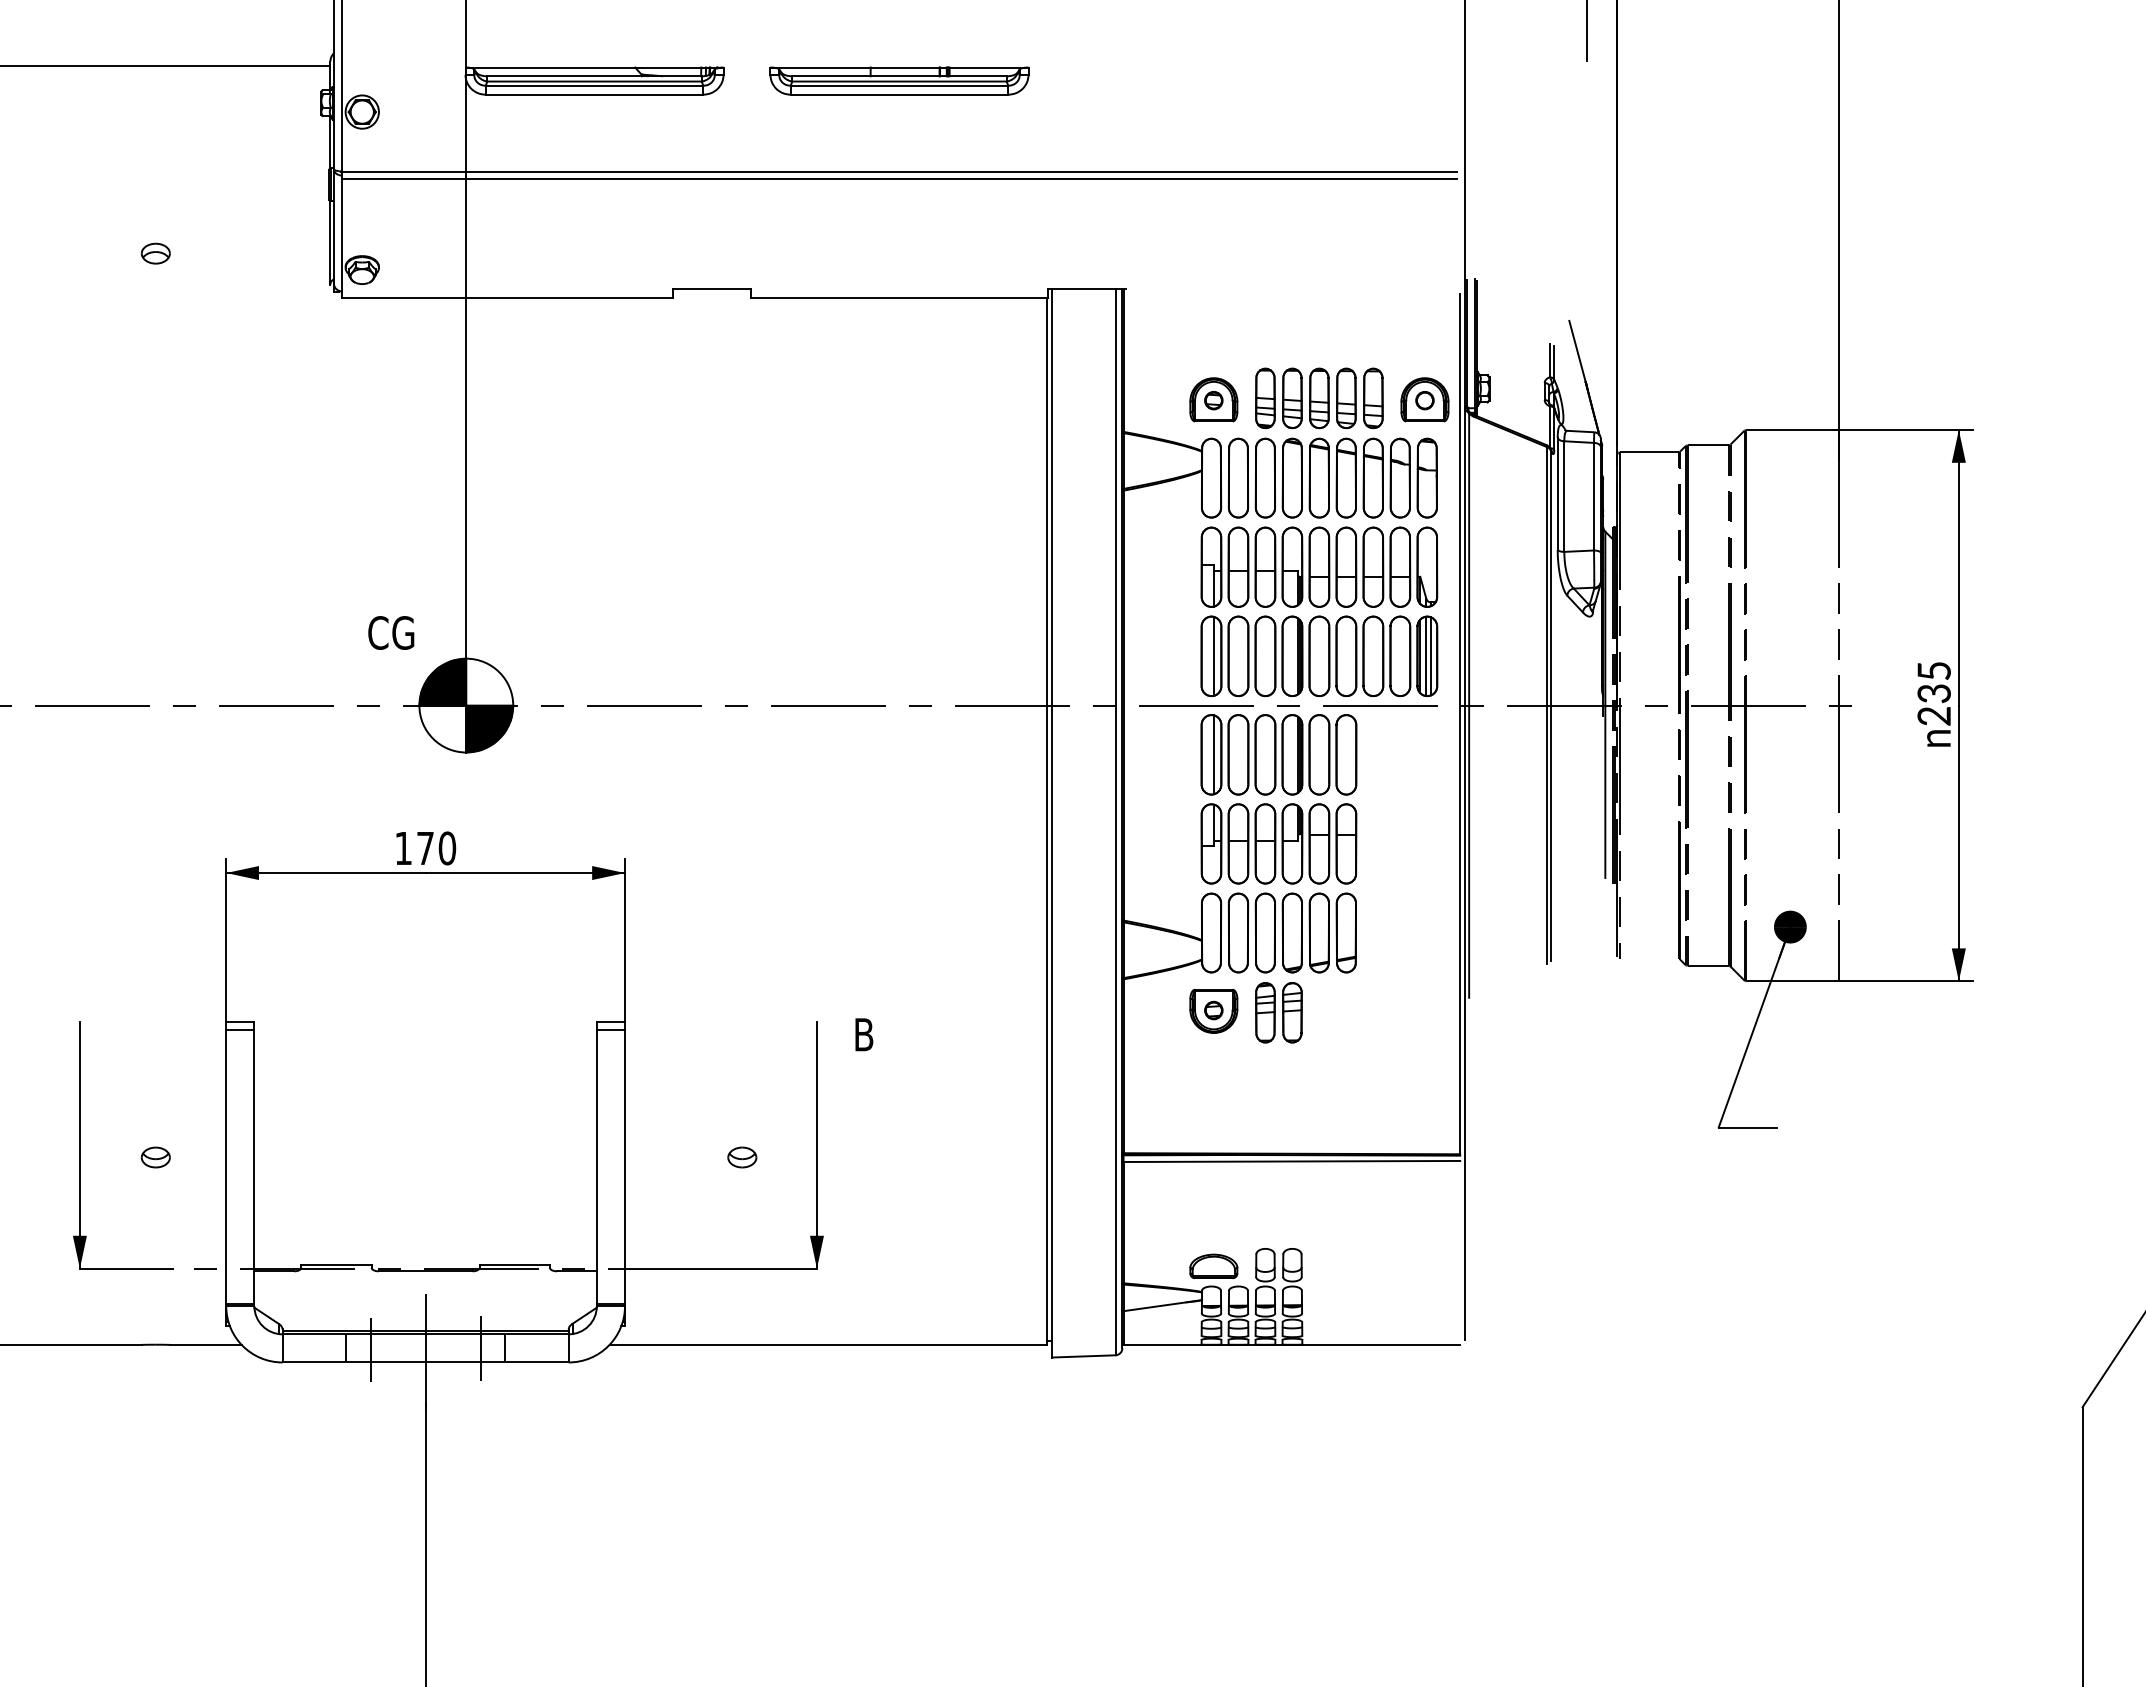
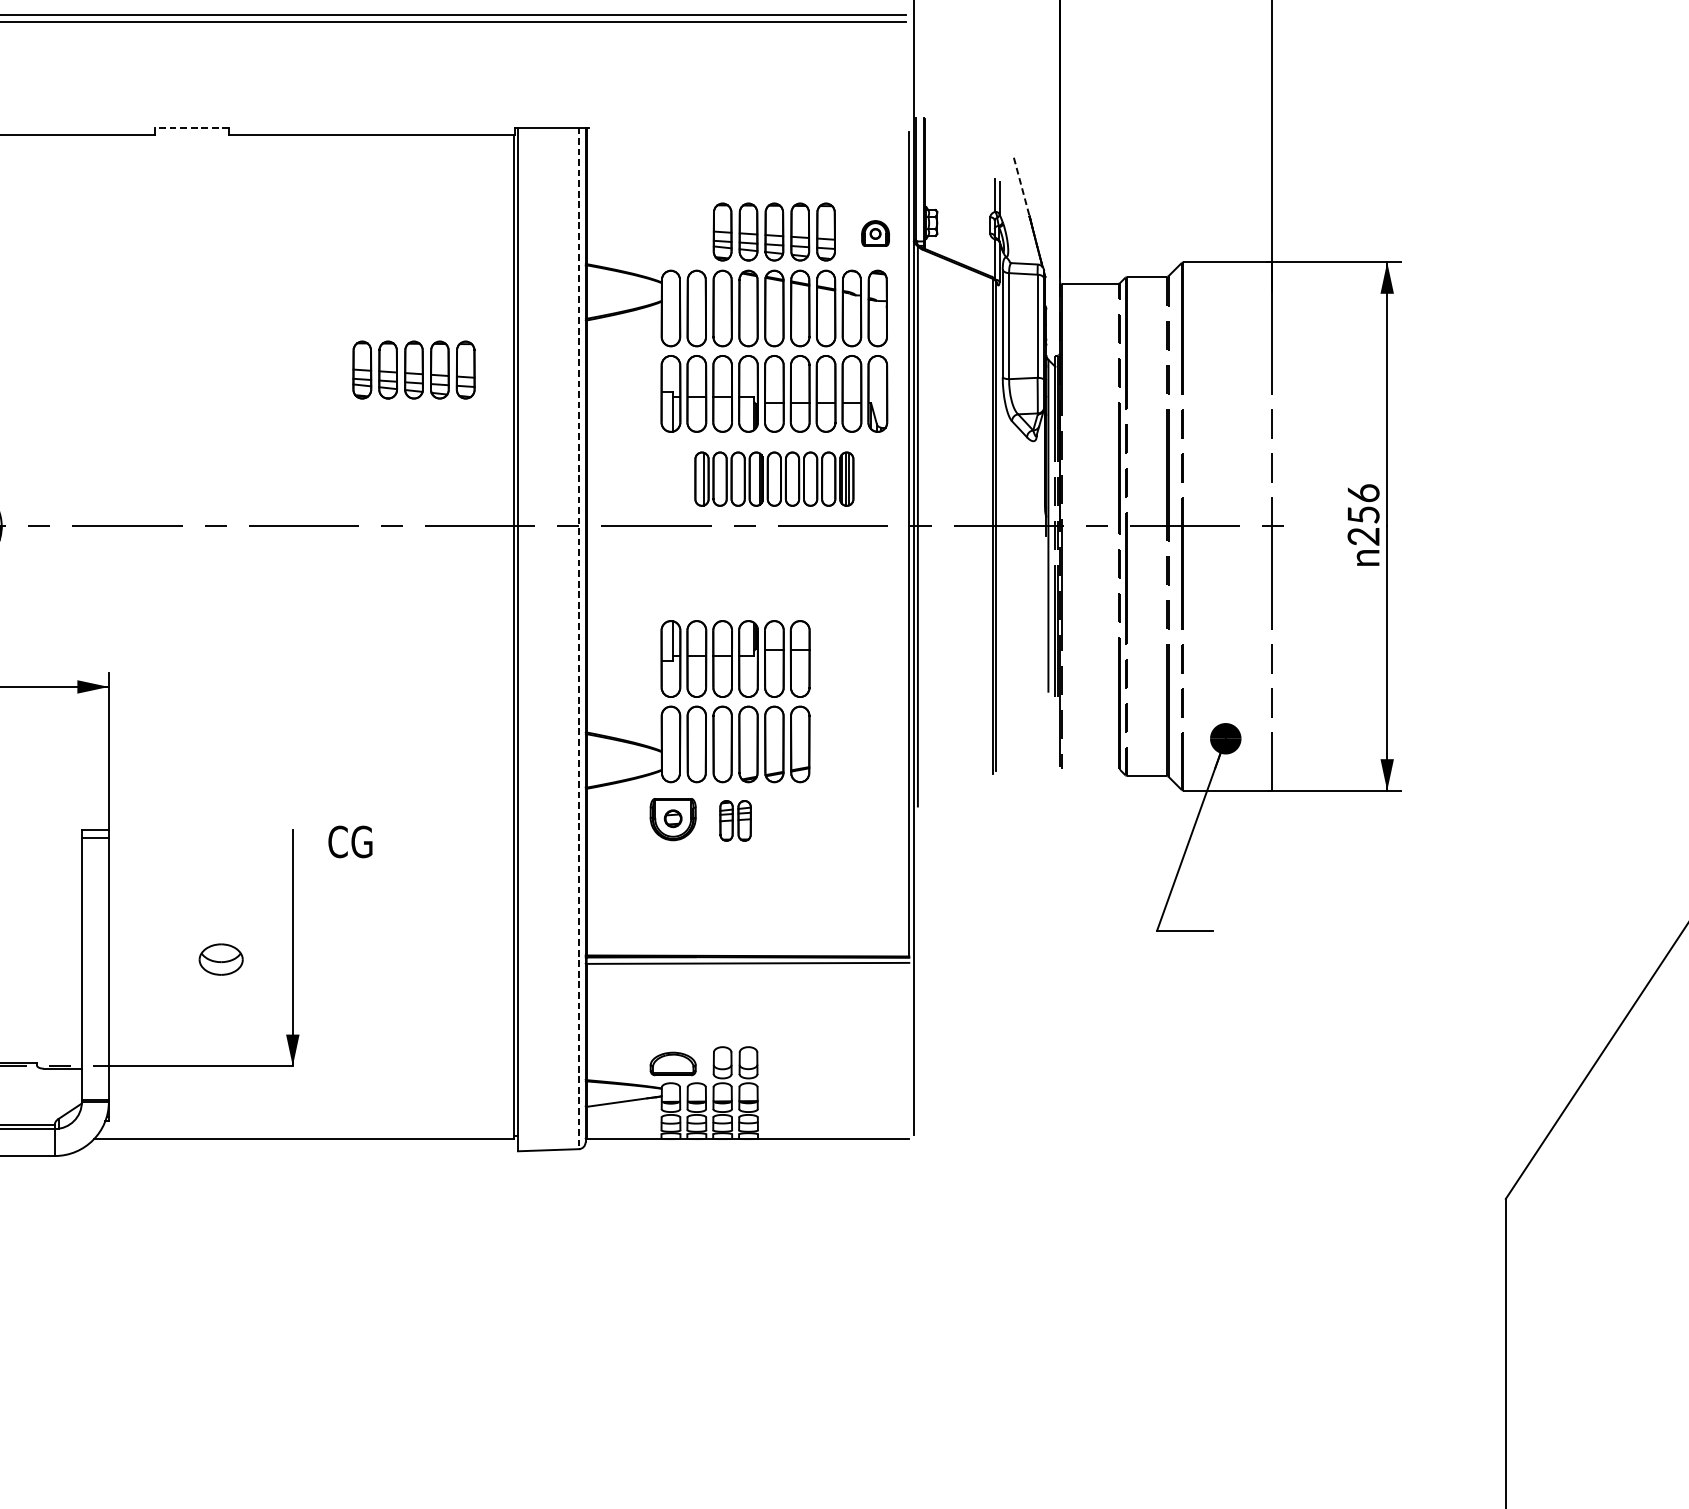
line: (711, 289) -> (191, 127), solid -> dashed
line: (1577, 351) -> (1021, 187), solid -> dashed
part: (1213, 399) -> (672, 233), removed
part: (1424, 399) -> (875, 233), size x0.6
part: (943, 541) -> (414, 369), added
part: (1319, 655) -> (774, 478), size x0.7
text: (1933, 682) -> (1362, 504), 235 -> 256
part: (1278, 754) -> (735, 573), removed
line: (1115, 822) -> (578, 638), solid -> dashed
part: (1278, 1012) -> (735, 820), size x0.7
text: (876, 1034) -> (349, 841), B -> CG
part: (742, 1157) -> (221, 959), size x1.6

